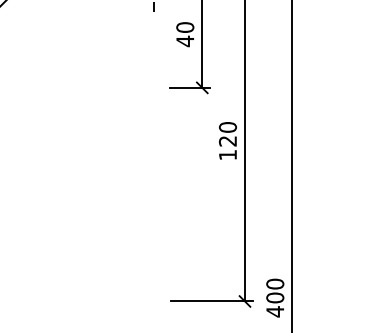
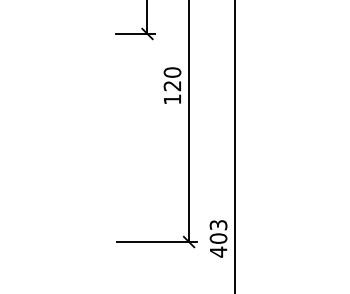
text: (275, 283) -> (218, 224), 400 -> 403

